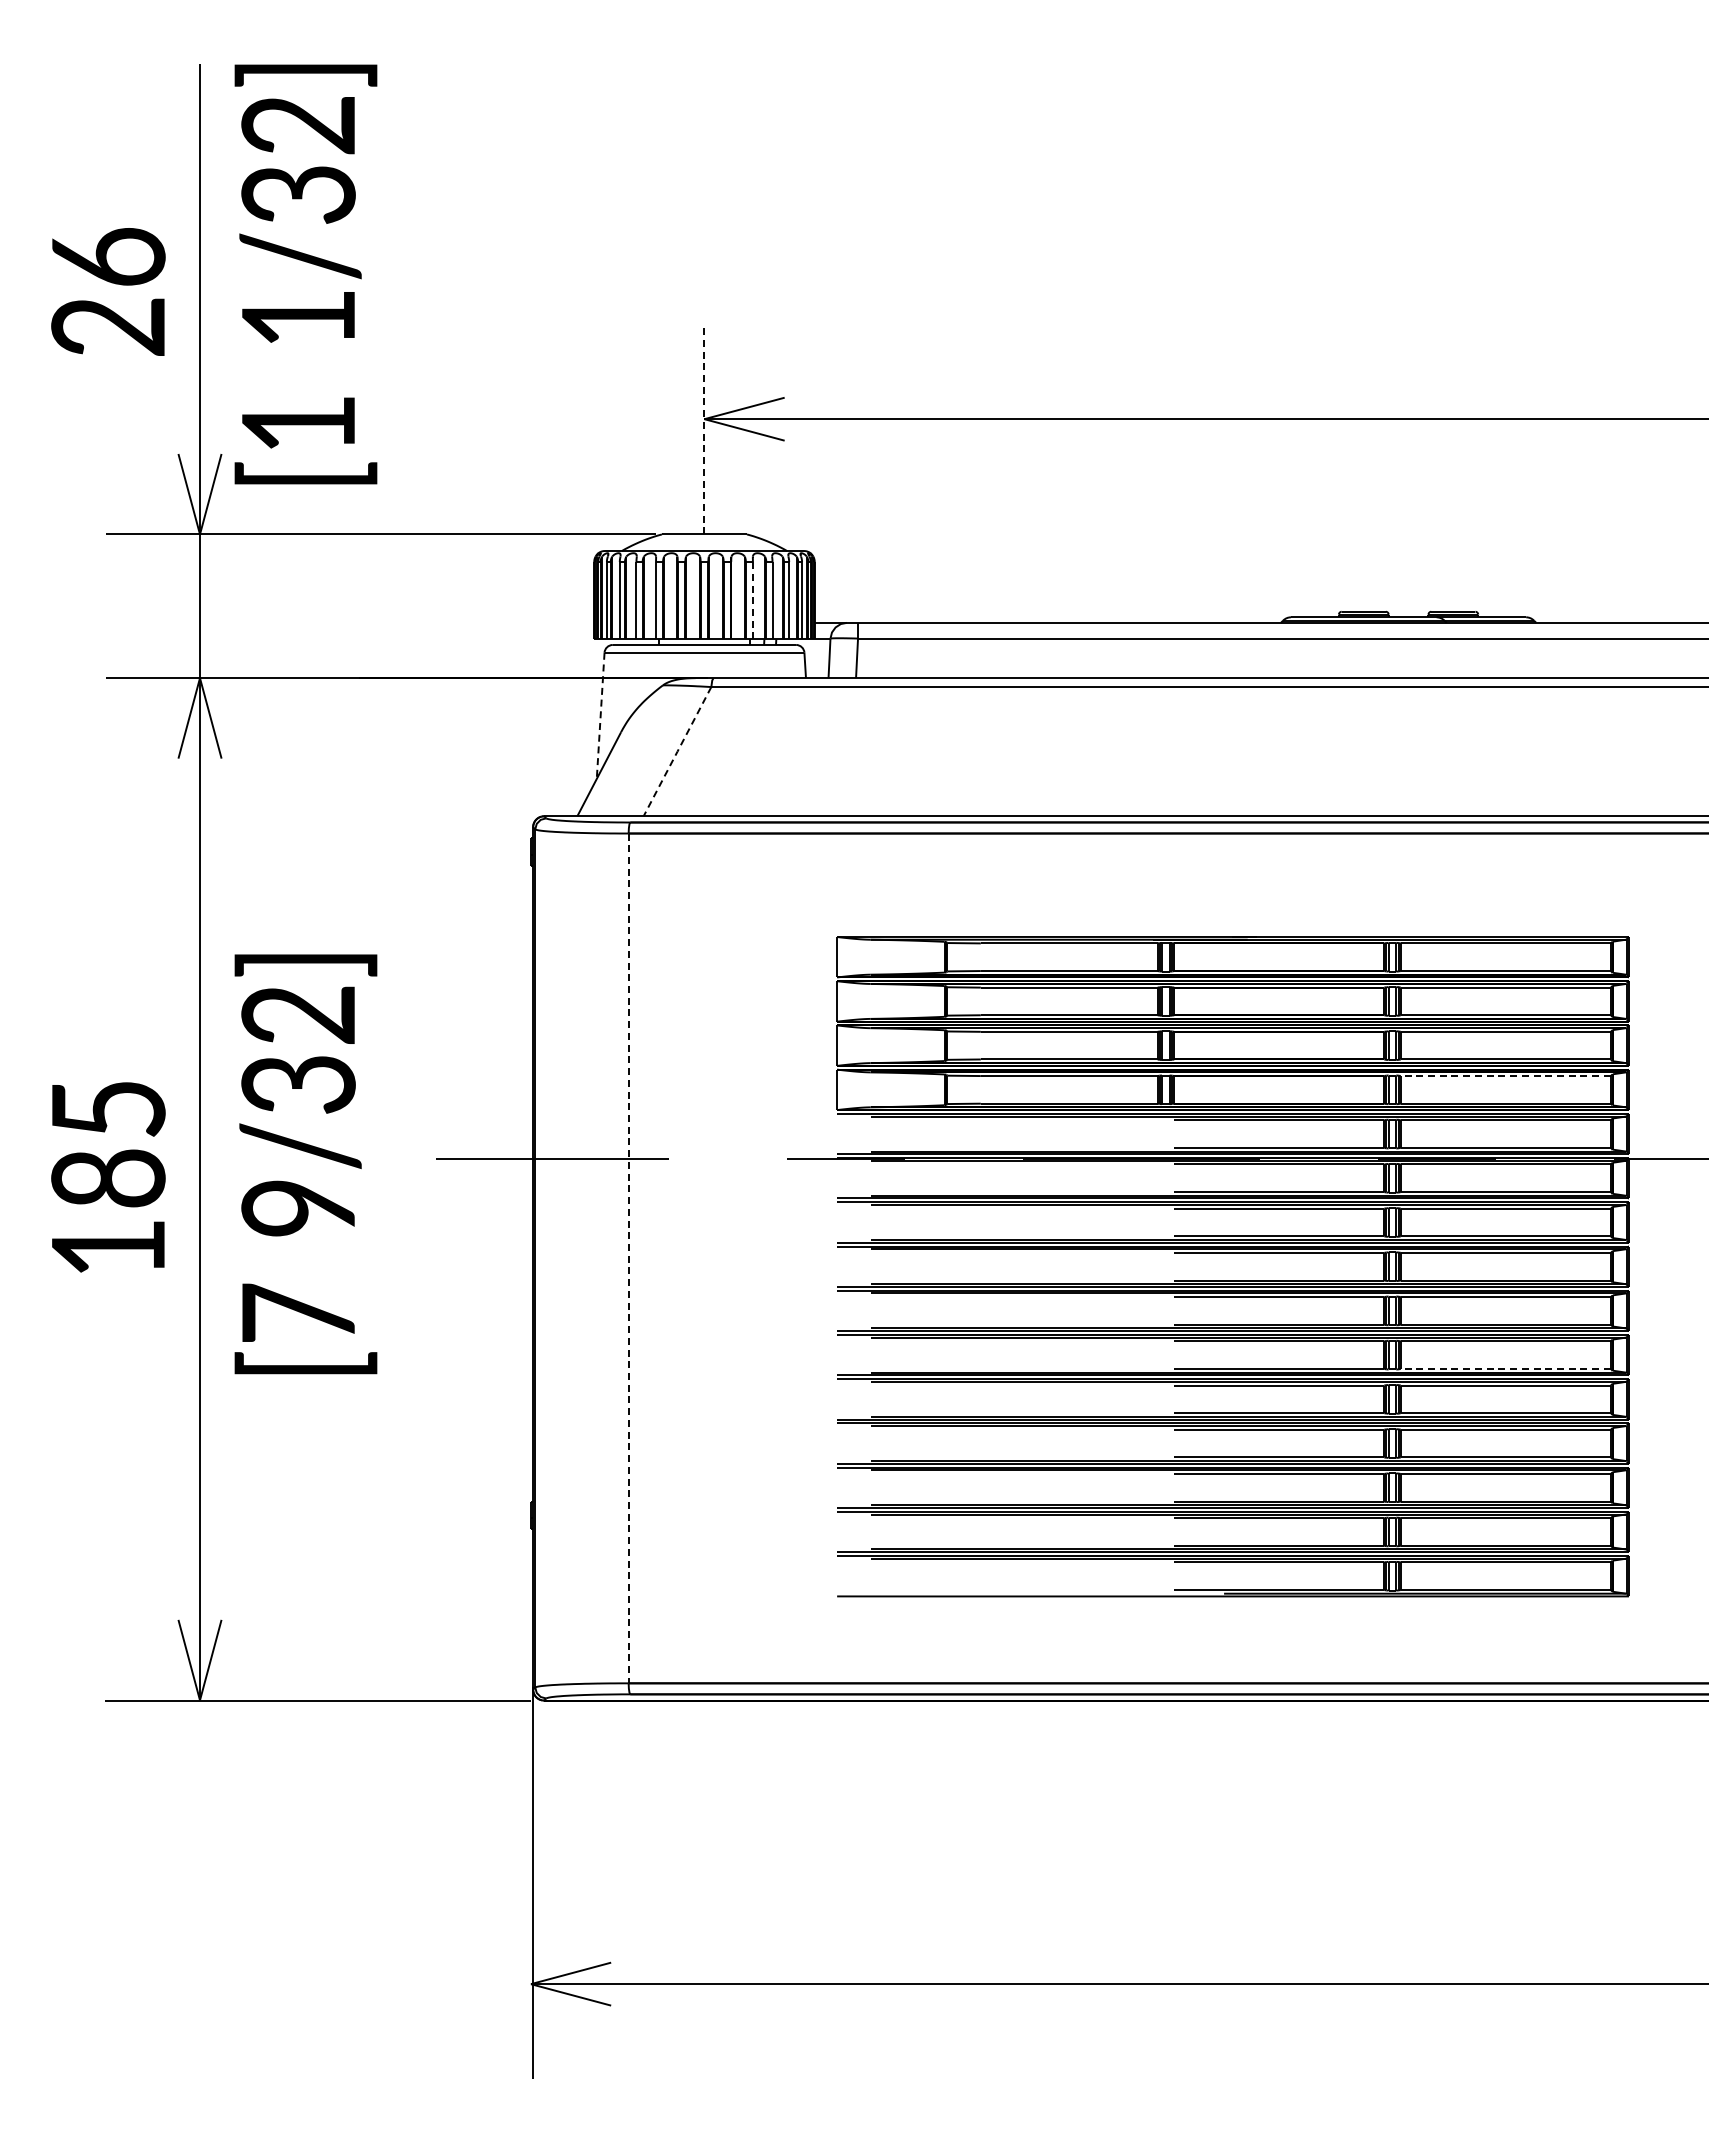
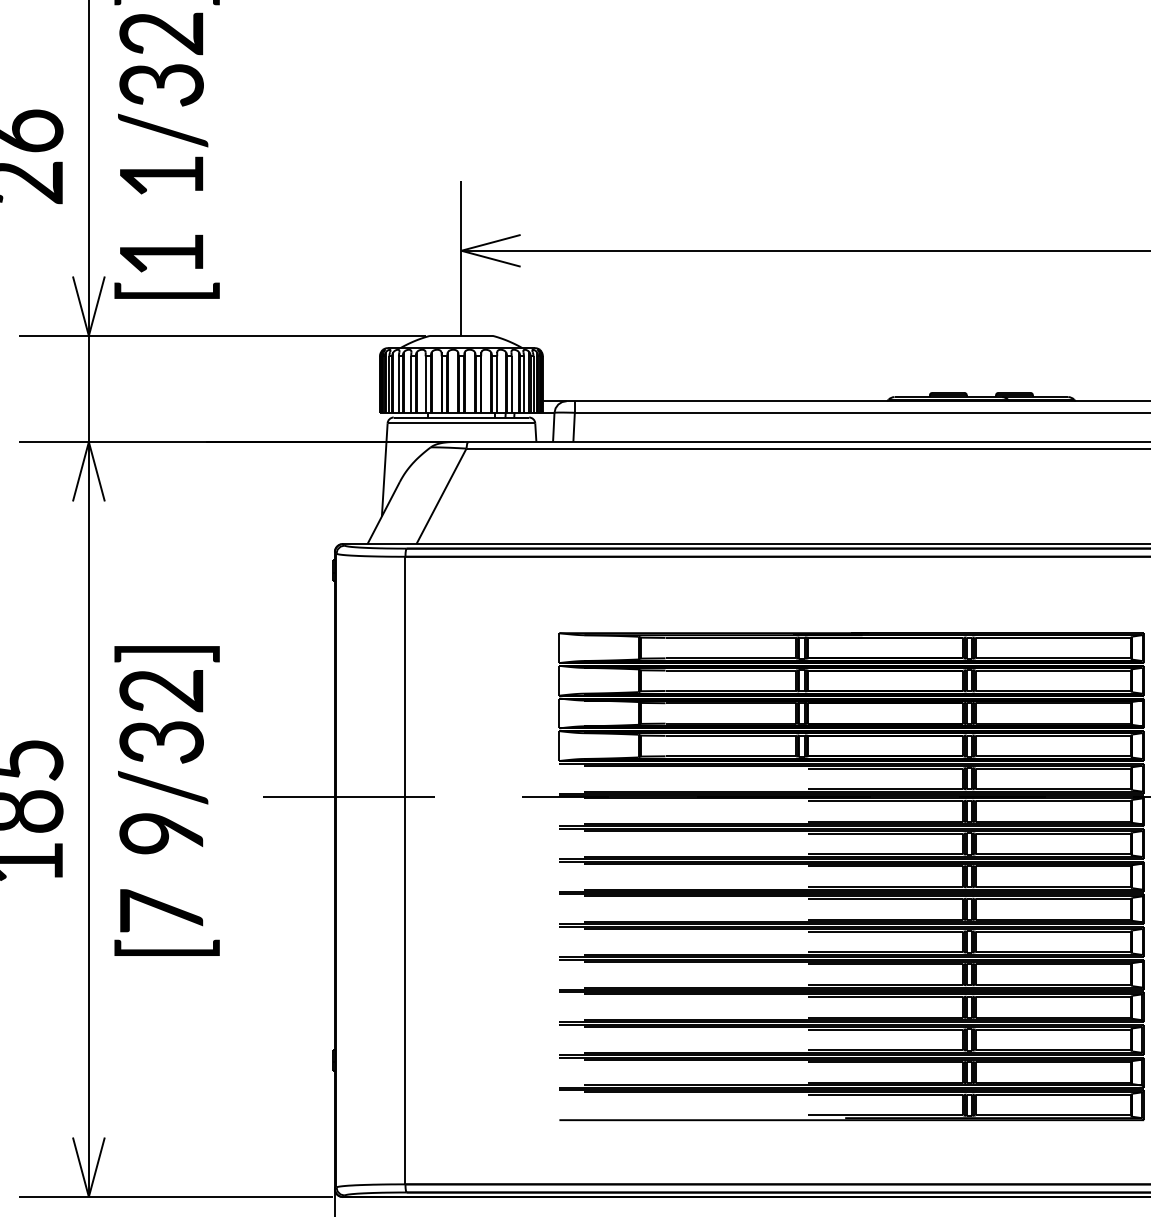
line: (704, 429) -> (461, 258), dashed -> solid
line: (752, 600) -> (496, 384), dashed -> solid
line: (600, 716) -> (384, 470), dashed -> solid
line: (677, 751) -> (441, 496), dashed -> solid
line: (1505, 1076) -> (1052, 736), dashed -> solid
line: (628, 1258) -> (405, 870), dashed -> solid
line: (1505, 1368) -> (1052, 951), dashed -> solid

